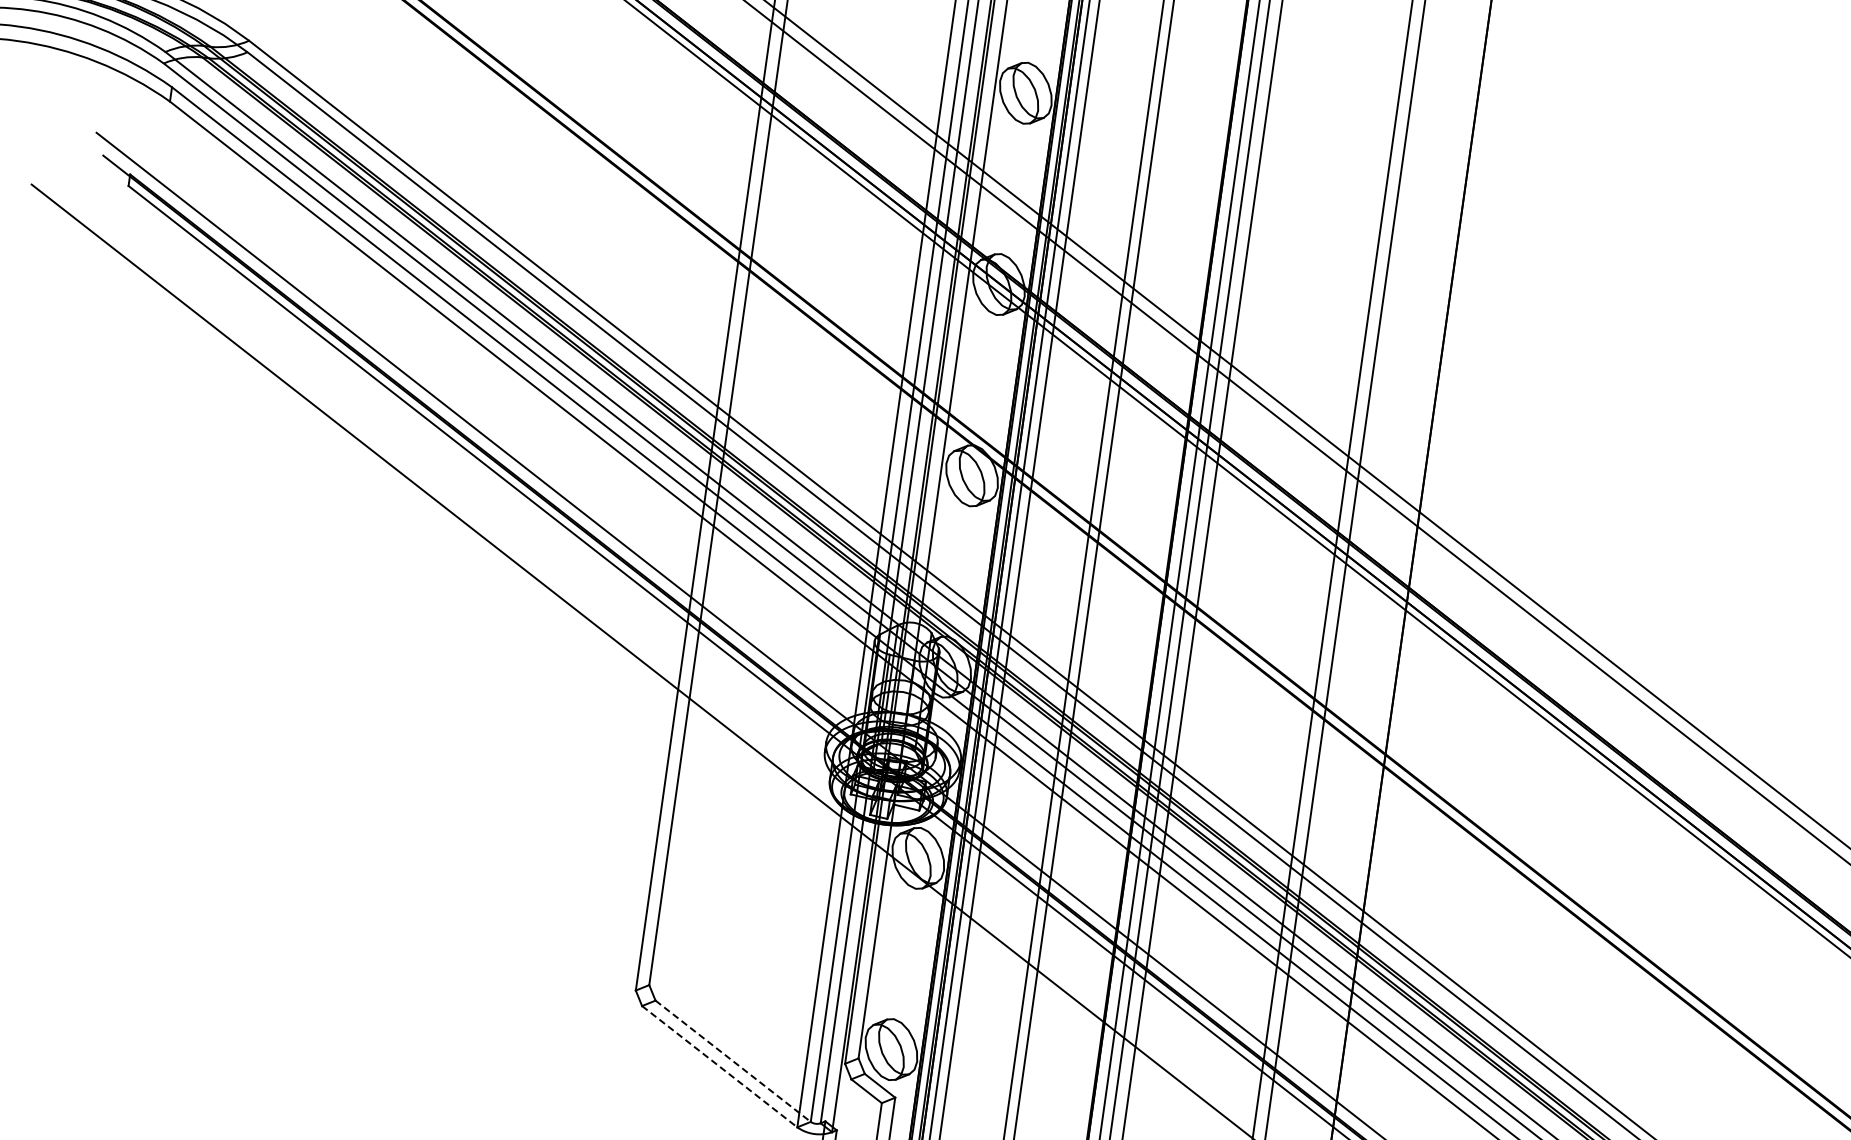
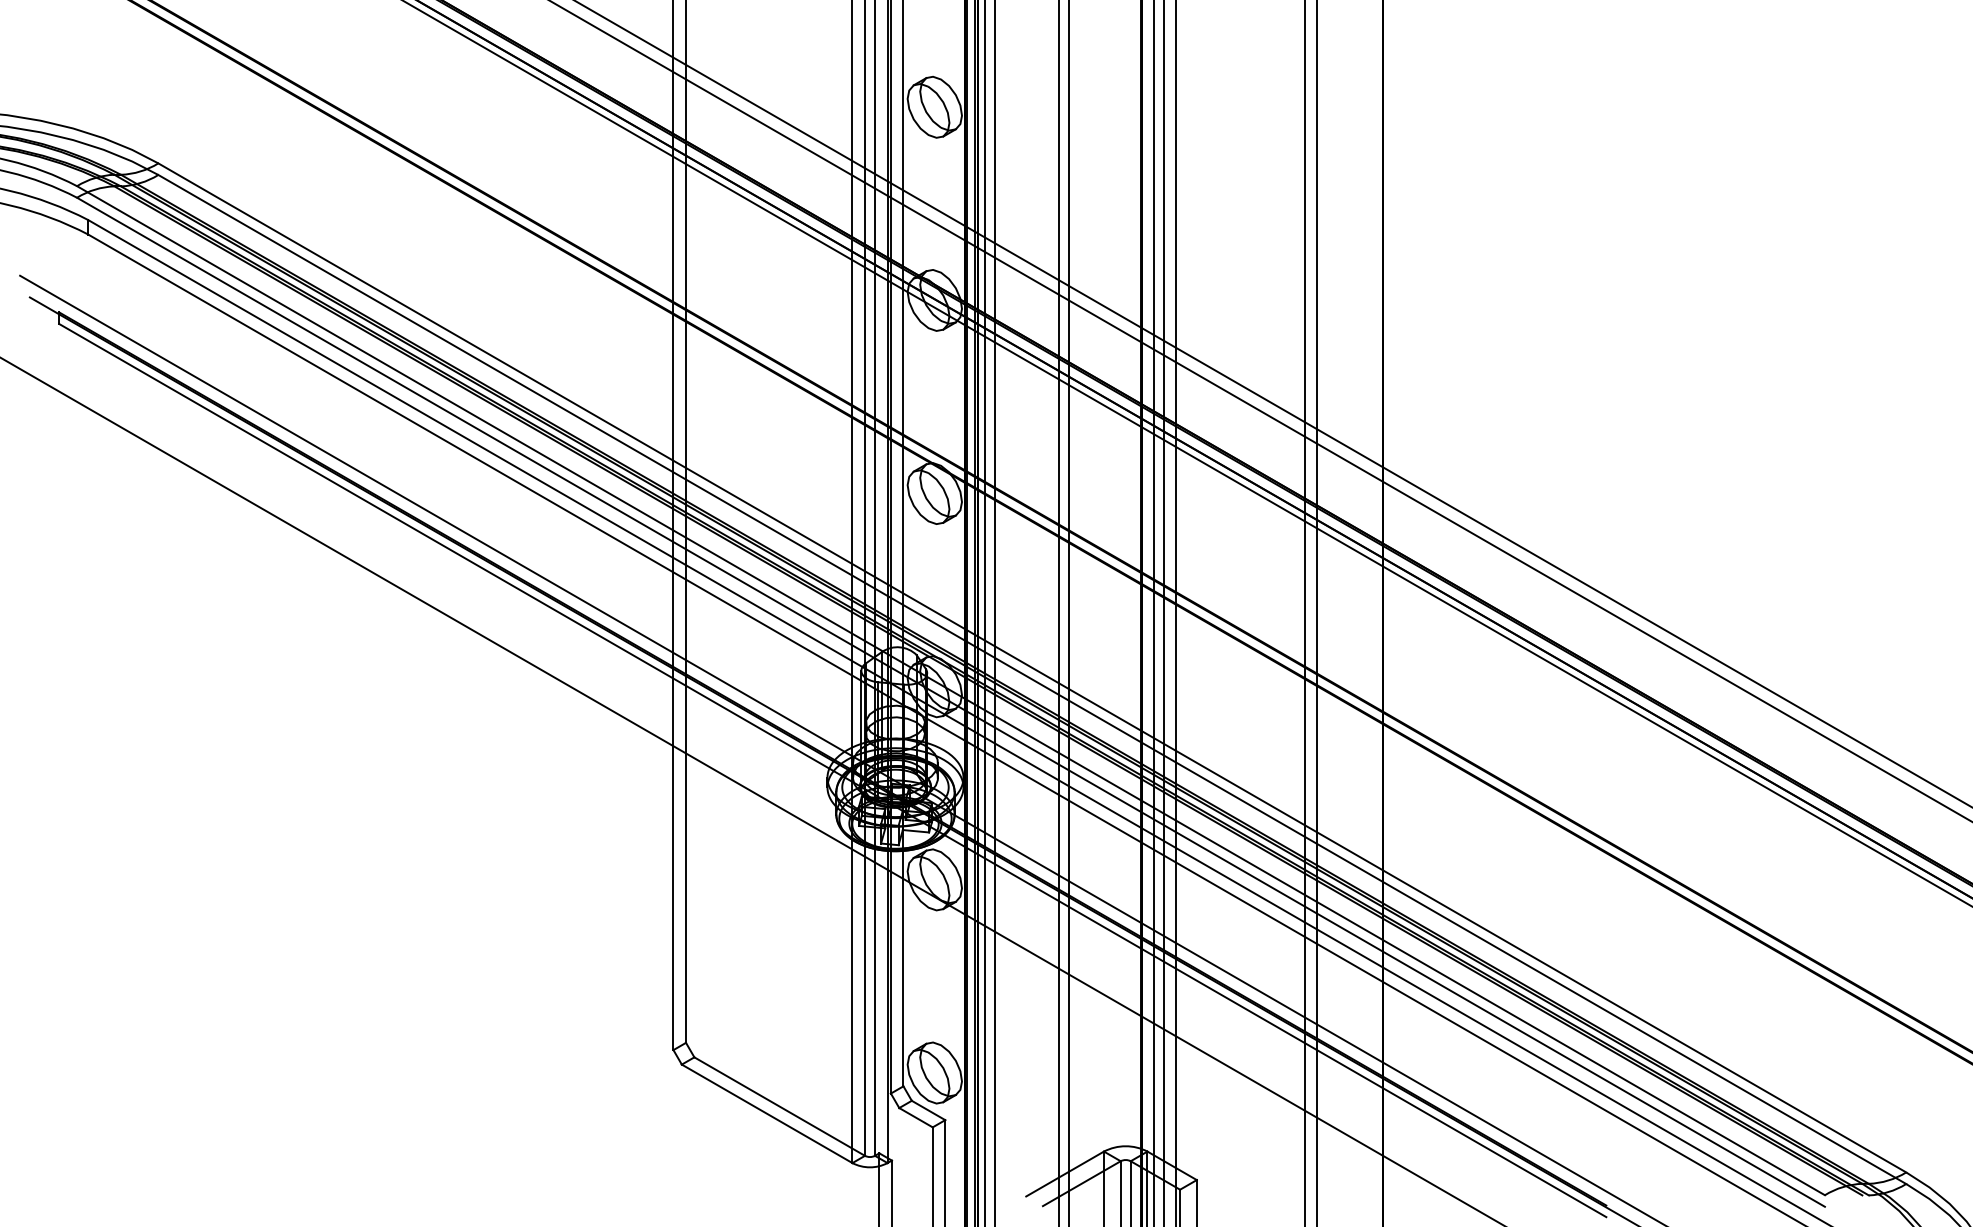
line: (733, 1061) -> (780, 1106), dashed -> solid
line: (719, 1067) -> (767, 1114), dashed -> solid

